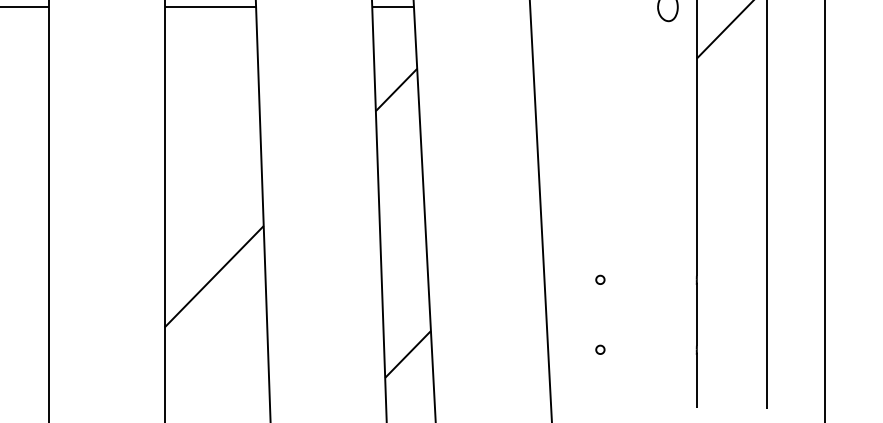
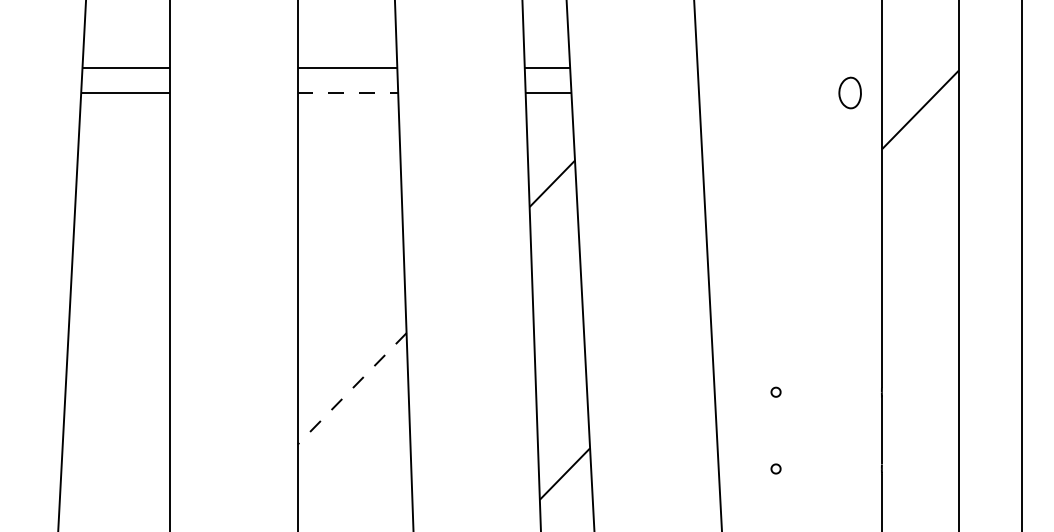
line: (210, 7) -> (348, 93), solid -> dashed
line: (214, 276) -> (352, 388), solid -> dashed

